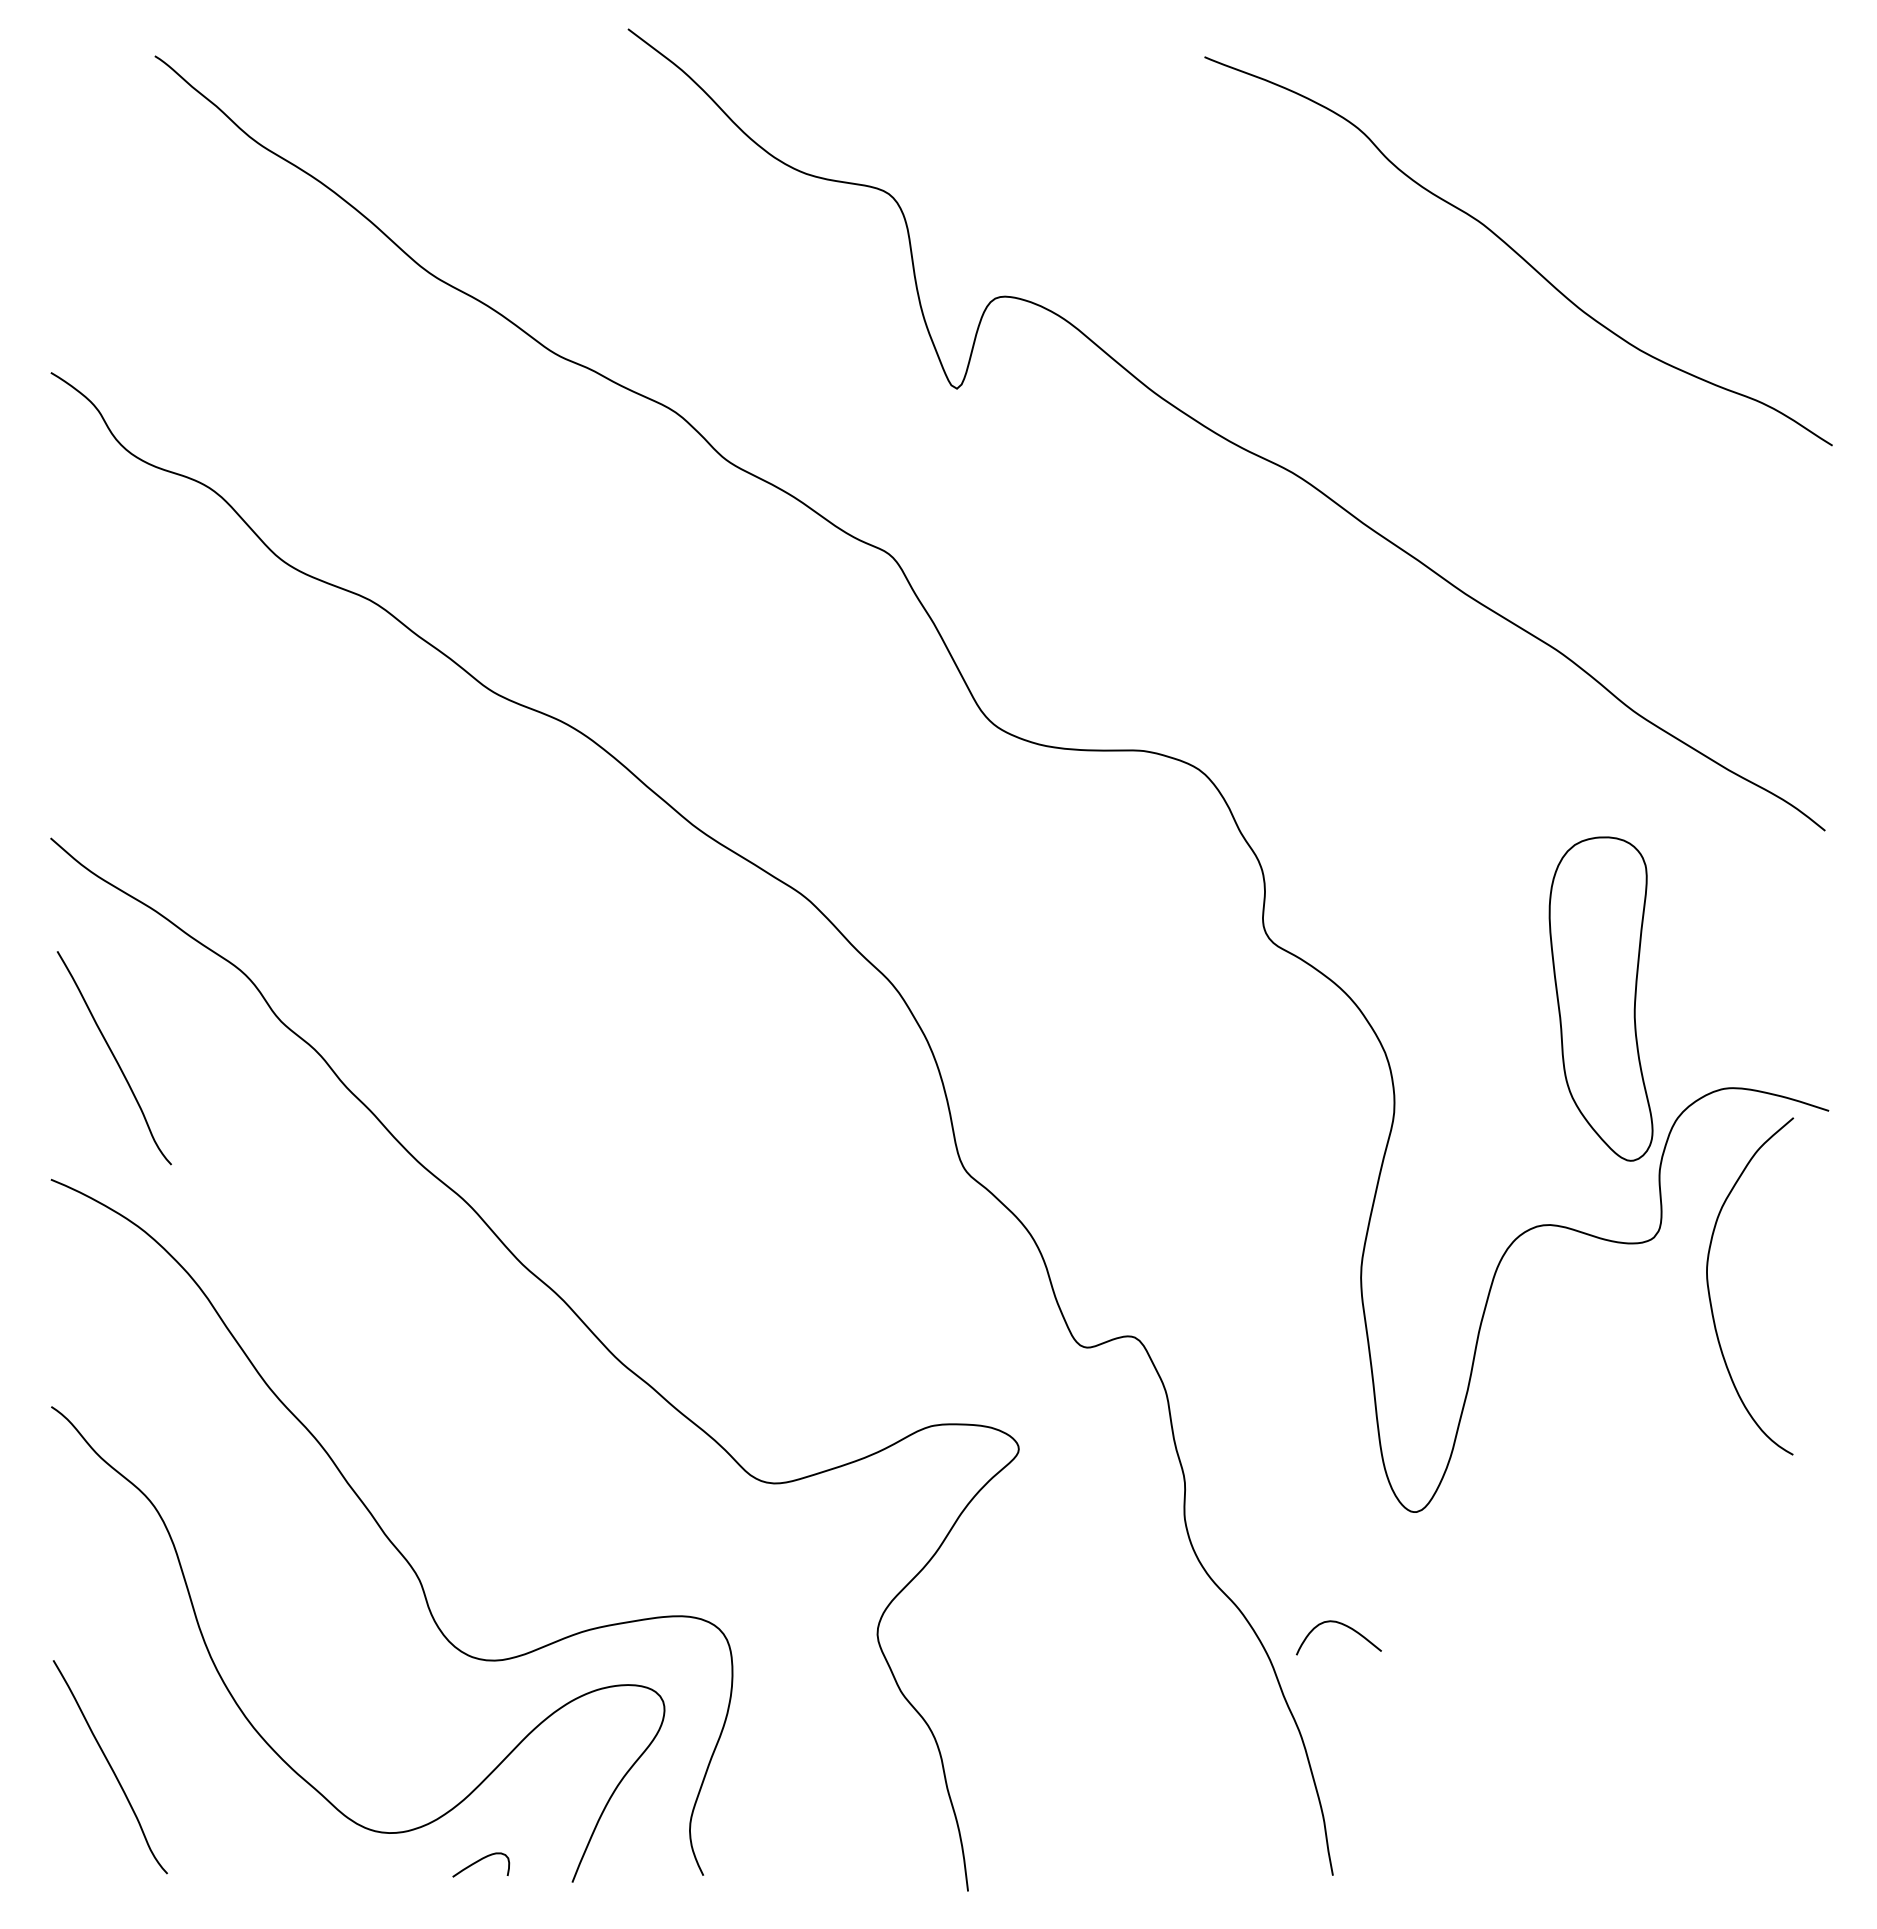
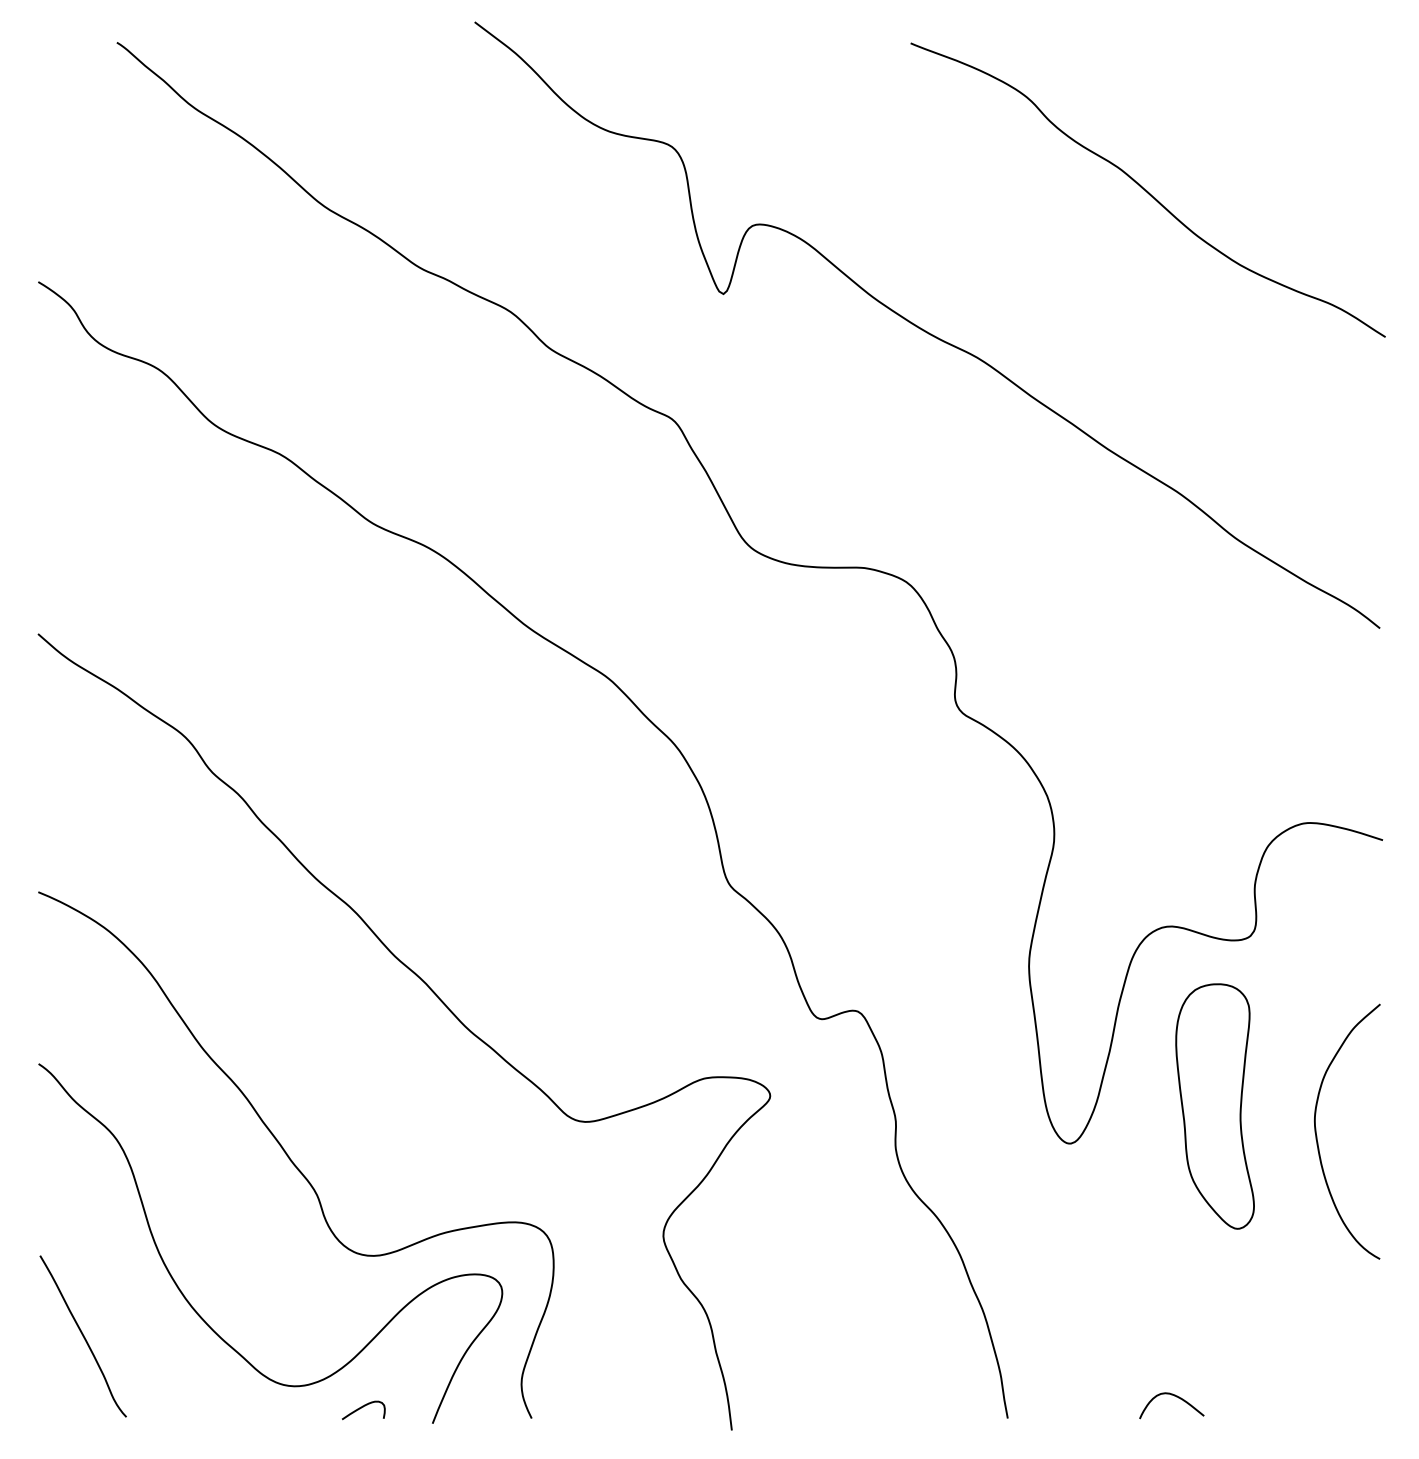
part: (1600, 998) -> (1214, 1106), moved
curve: (113, 1057) -> (85, 799), removed
curve: (1710, 1294) -> (1317, 1137), moved
curve: (1342, 1625) -> (1174, 1396), moved

